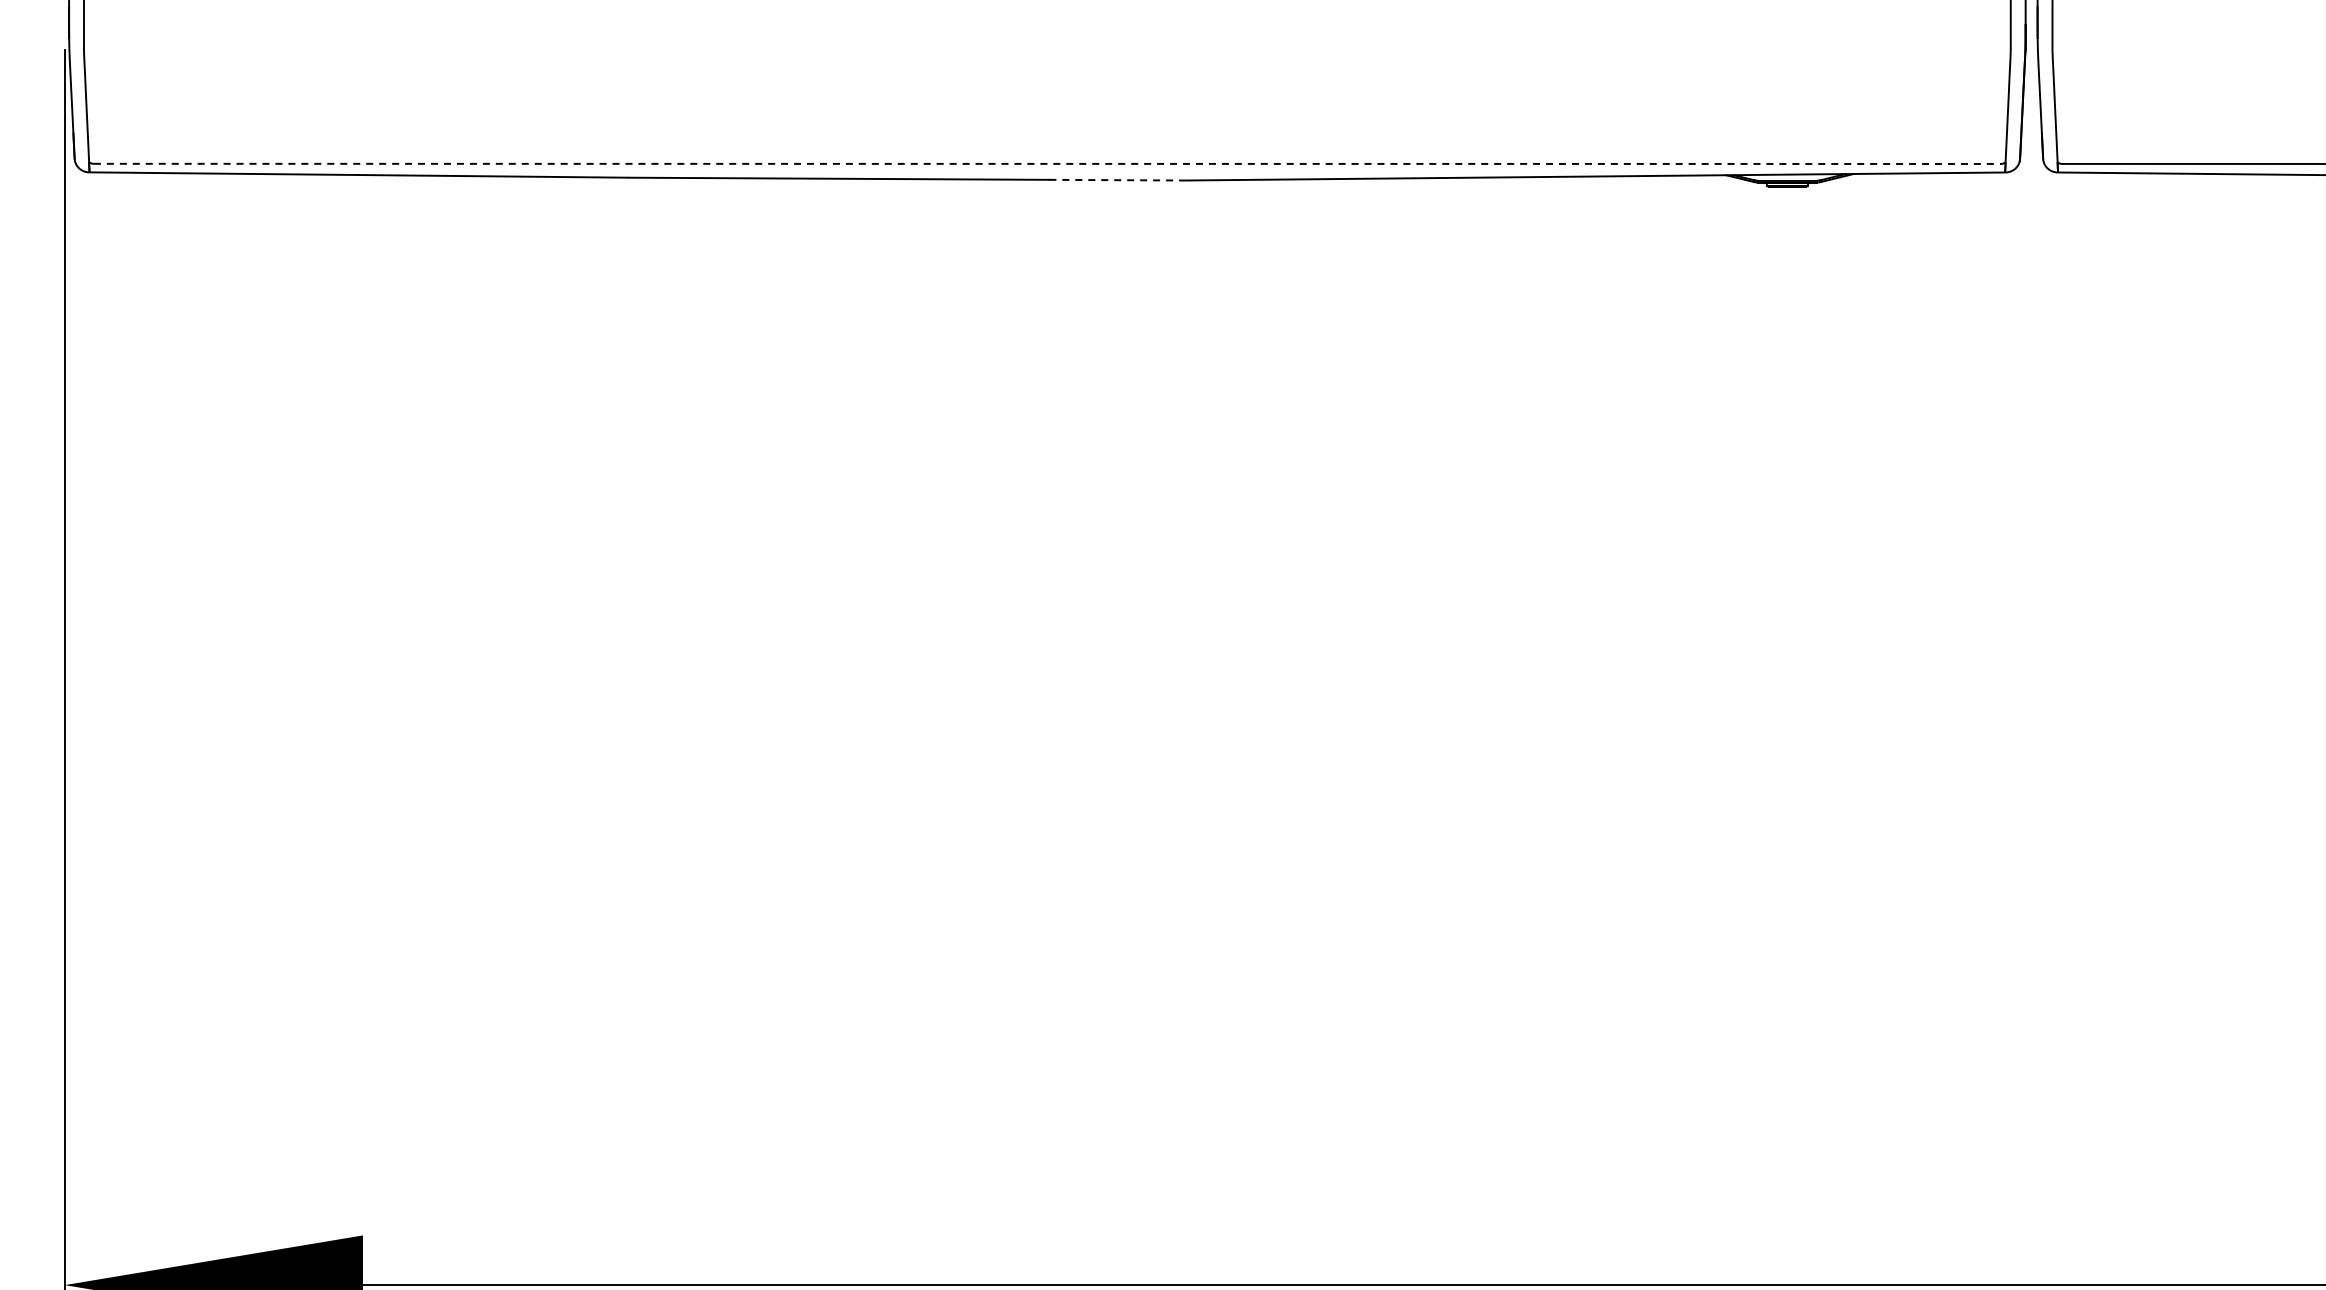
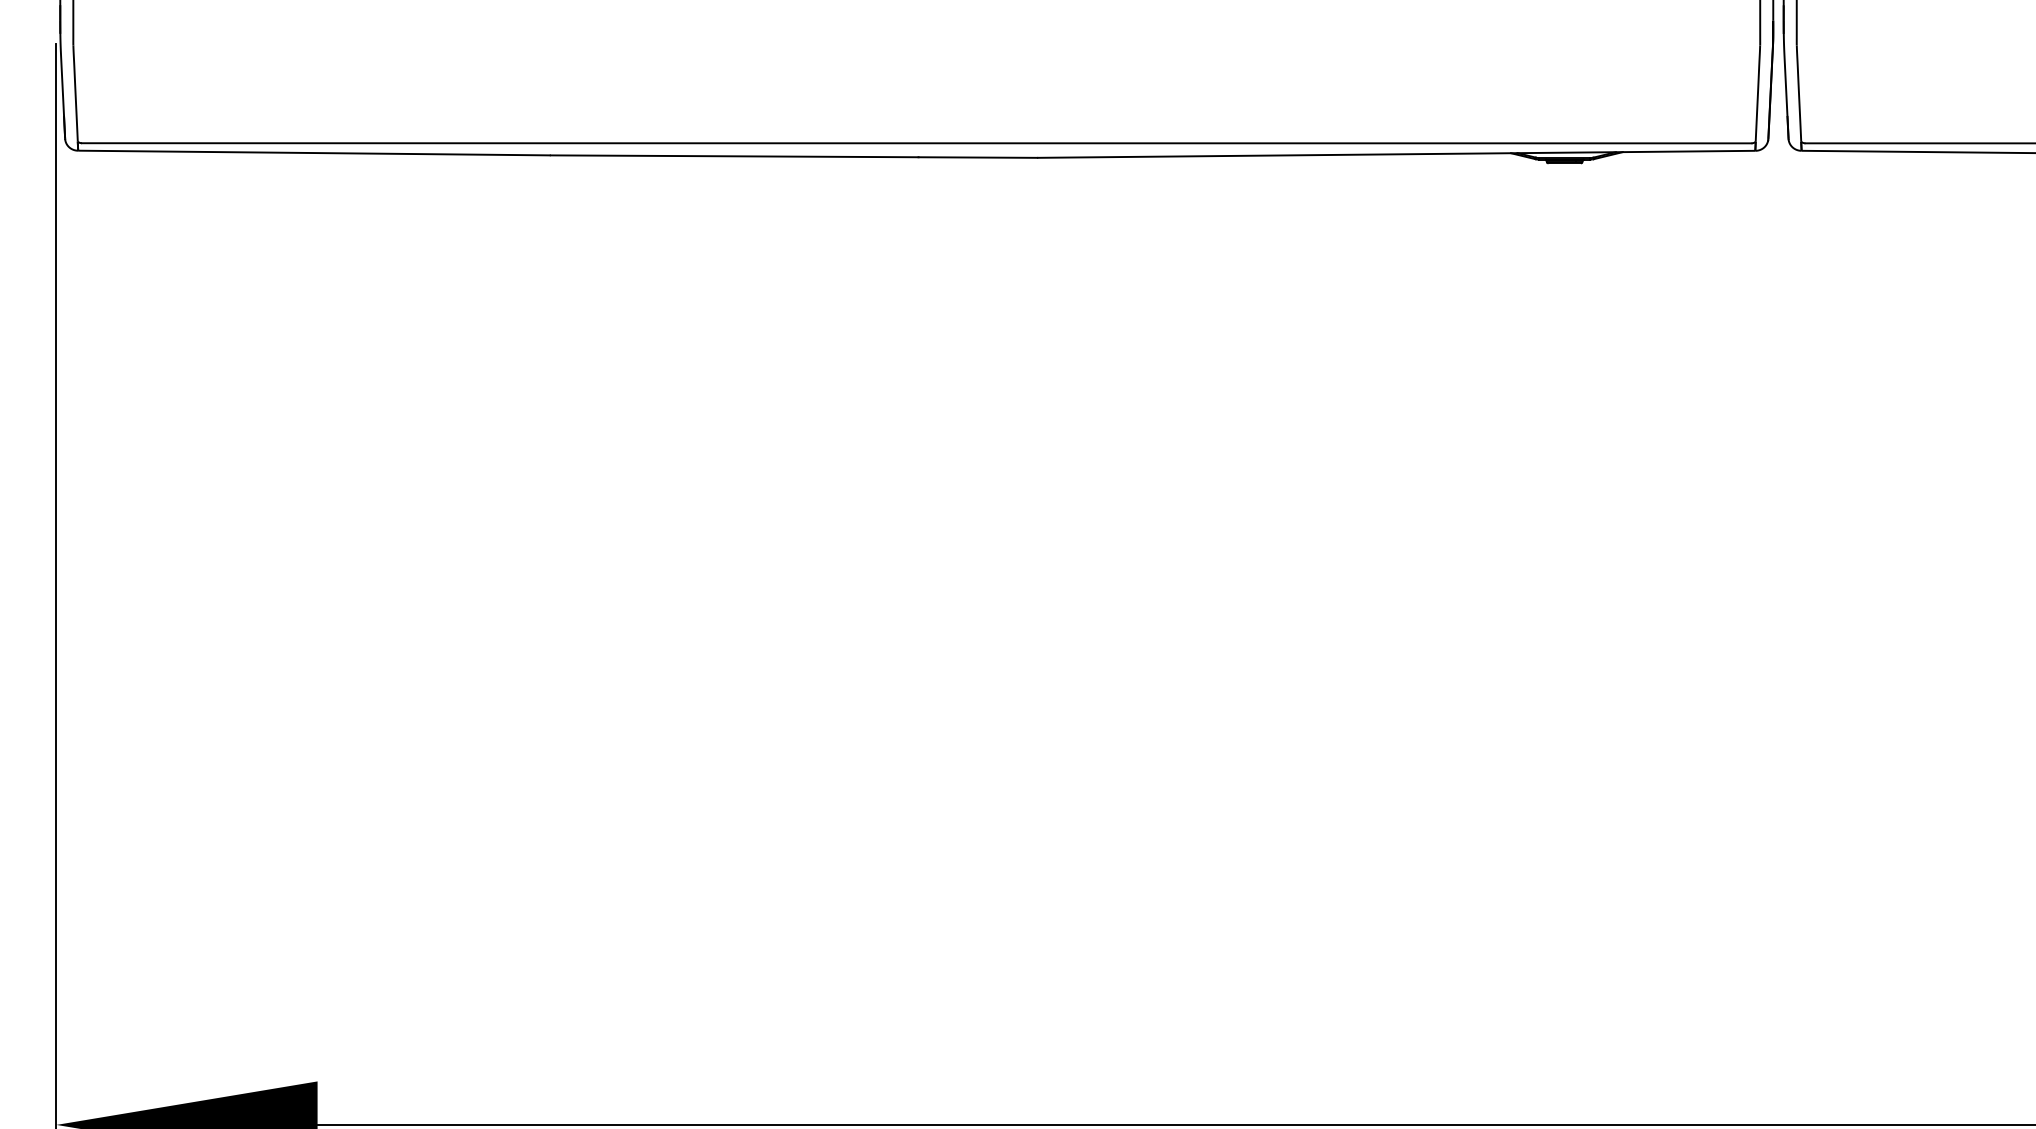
line: (1047, 163) -> (916, 142), dashed -> solid
line: (1117, 180) -> (978, 157), dashed -> solid

